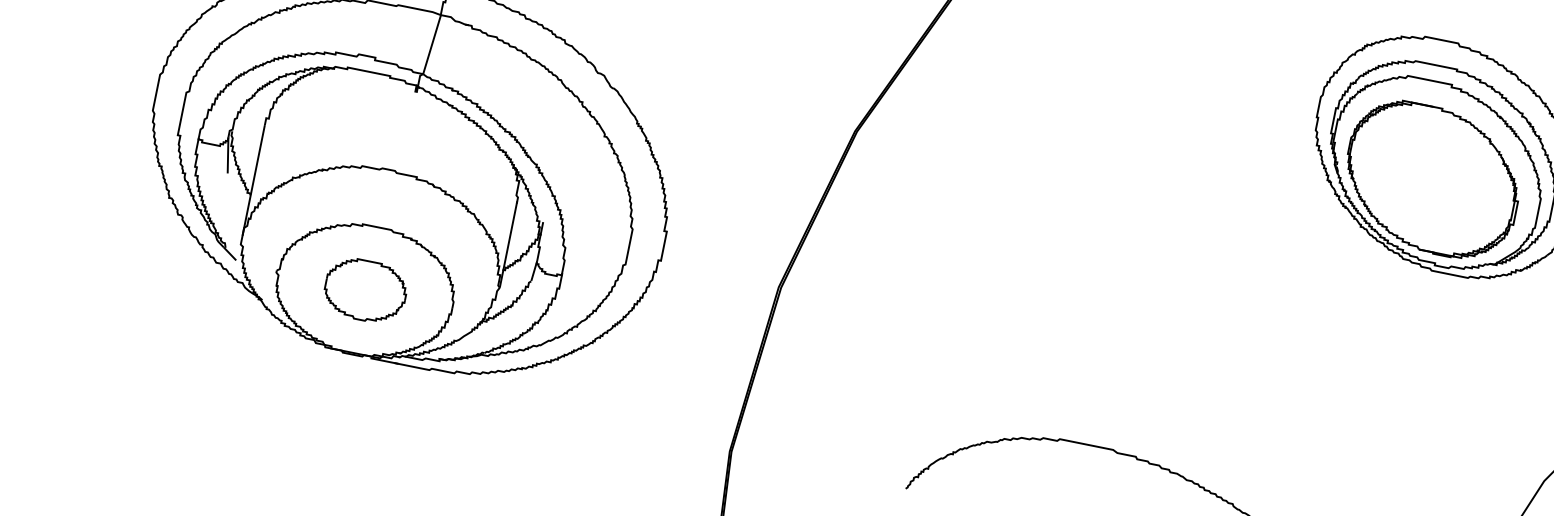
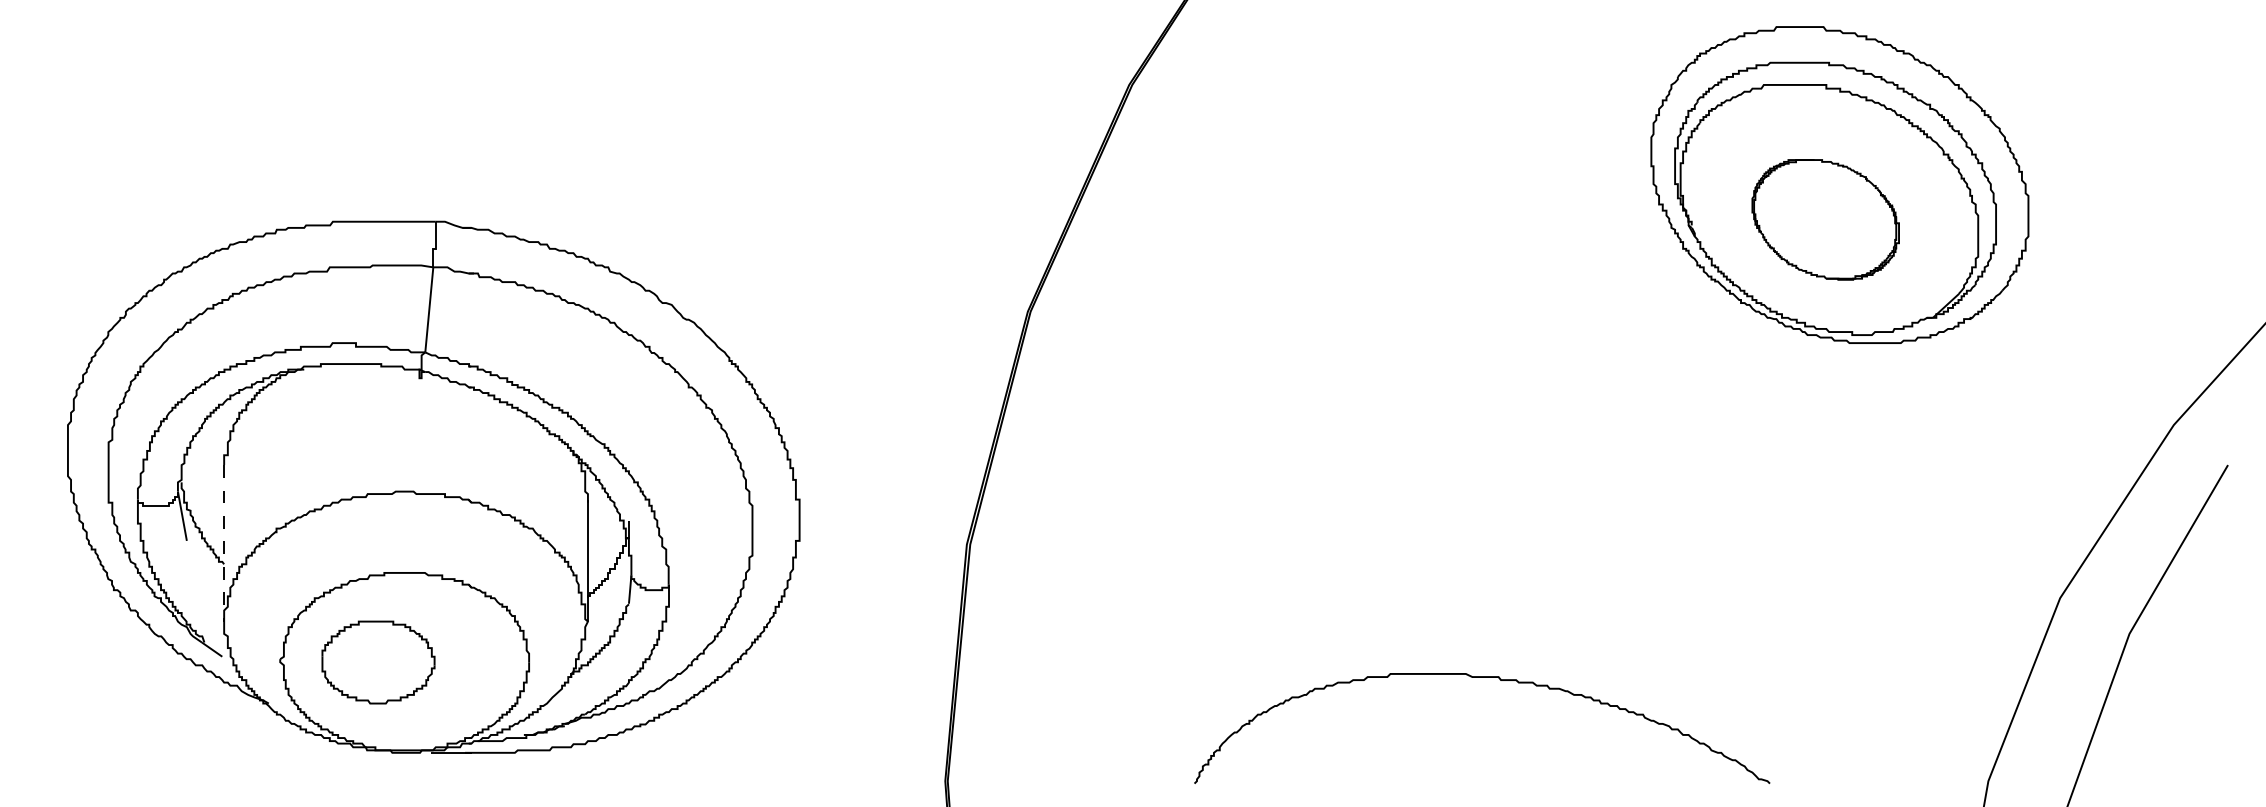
part: (1432, 179) -> (1825, 219), size x0.6
line: (253, 180) -> (224, 543), solid -> dashed
part: (365, 290) -> (378, 662), moved

